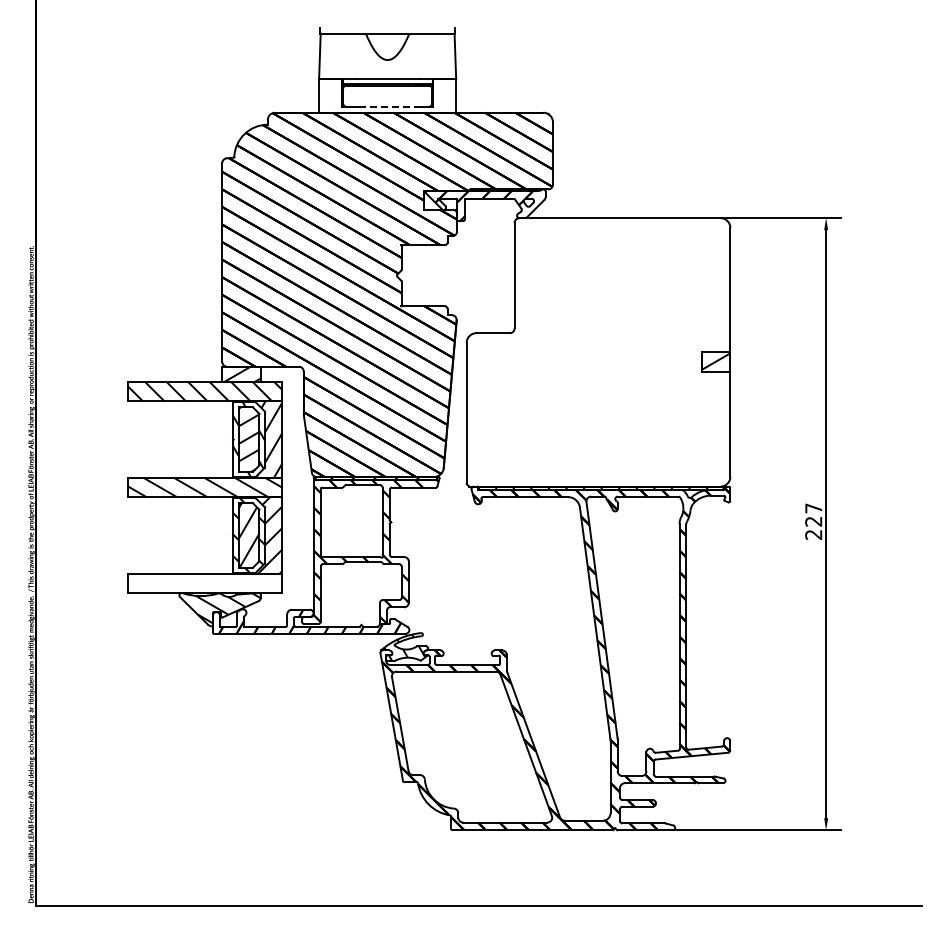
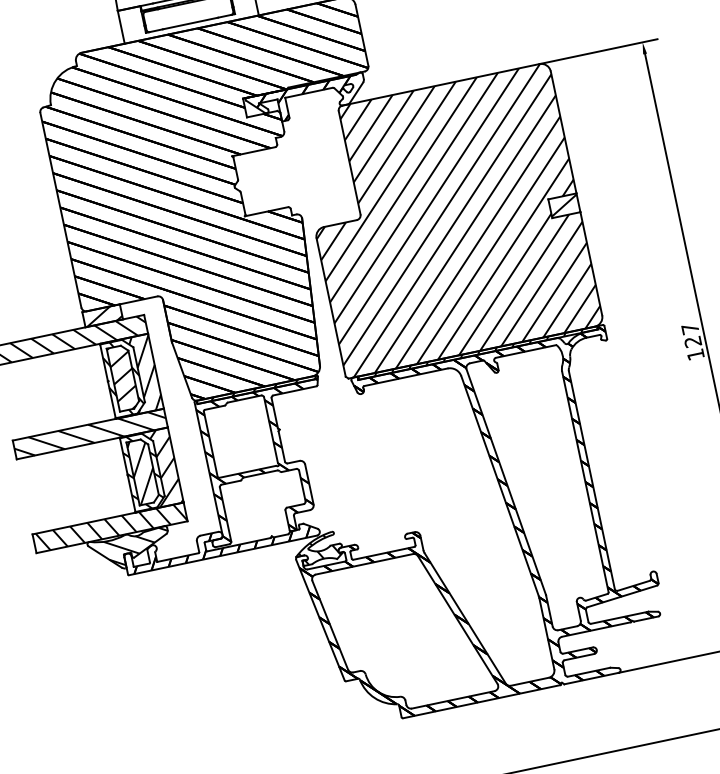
line: (388, 106) -> (191, 23), dashed -> solid
hatch: (598, 352) -> (447, 220), added
text: (813, 534) -> (695, 354), 227 -> 127
hatch: (206, 583) -> (111, 527), added

